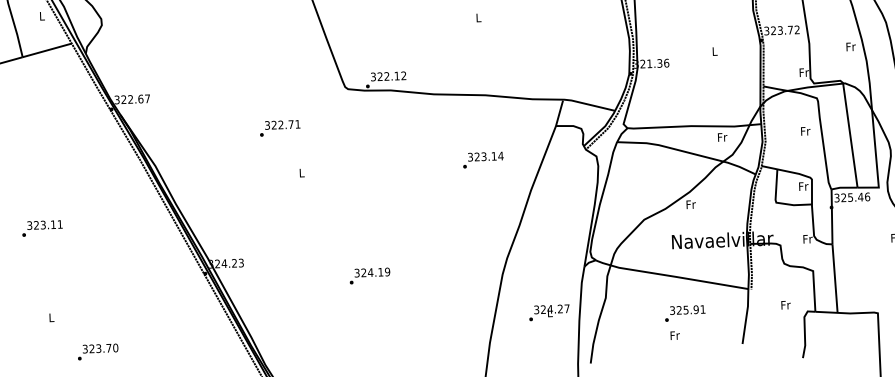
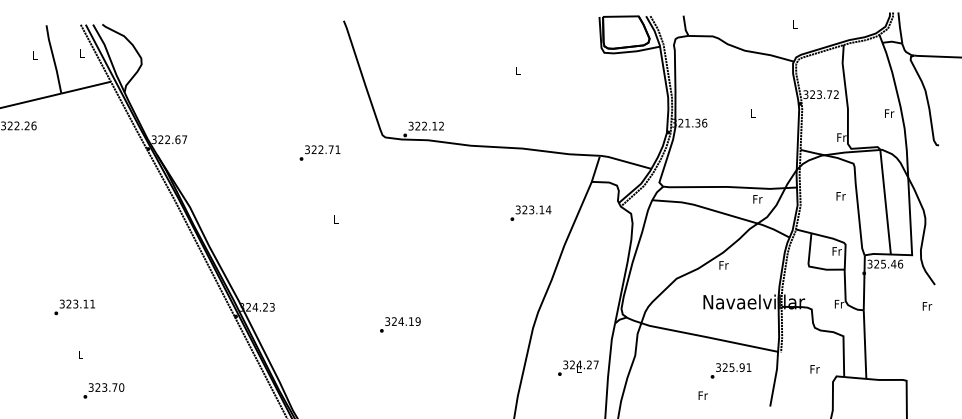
text: (279, 127) -> (319, 152), moved
text: (482, 159) -> (530, 212), moved
text: (42, 228) -> (74, 307), moved
text: (684, 313) -> (730, 370), moved
text: (97, 351) -> (103, 390), moved

